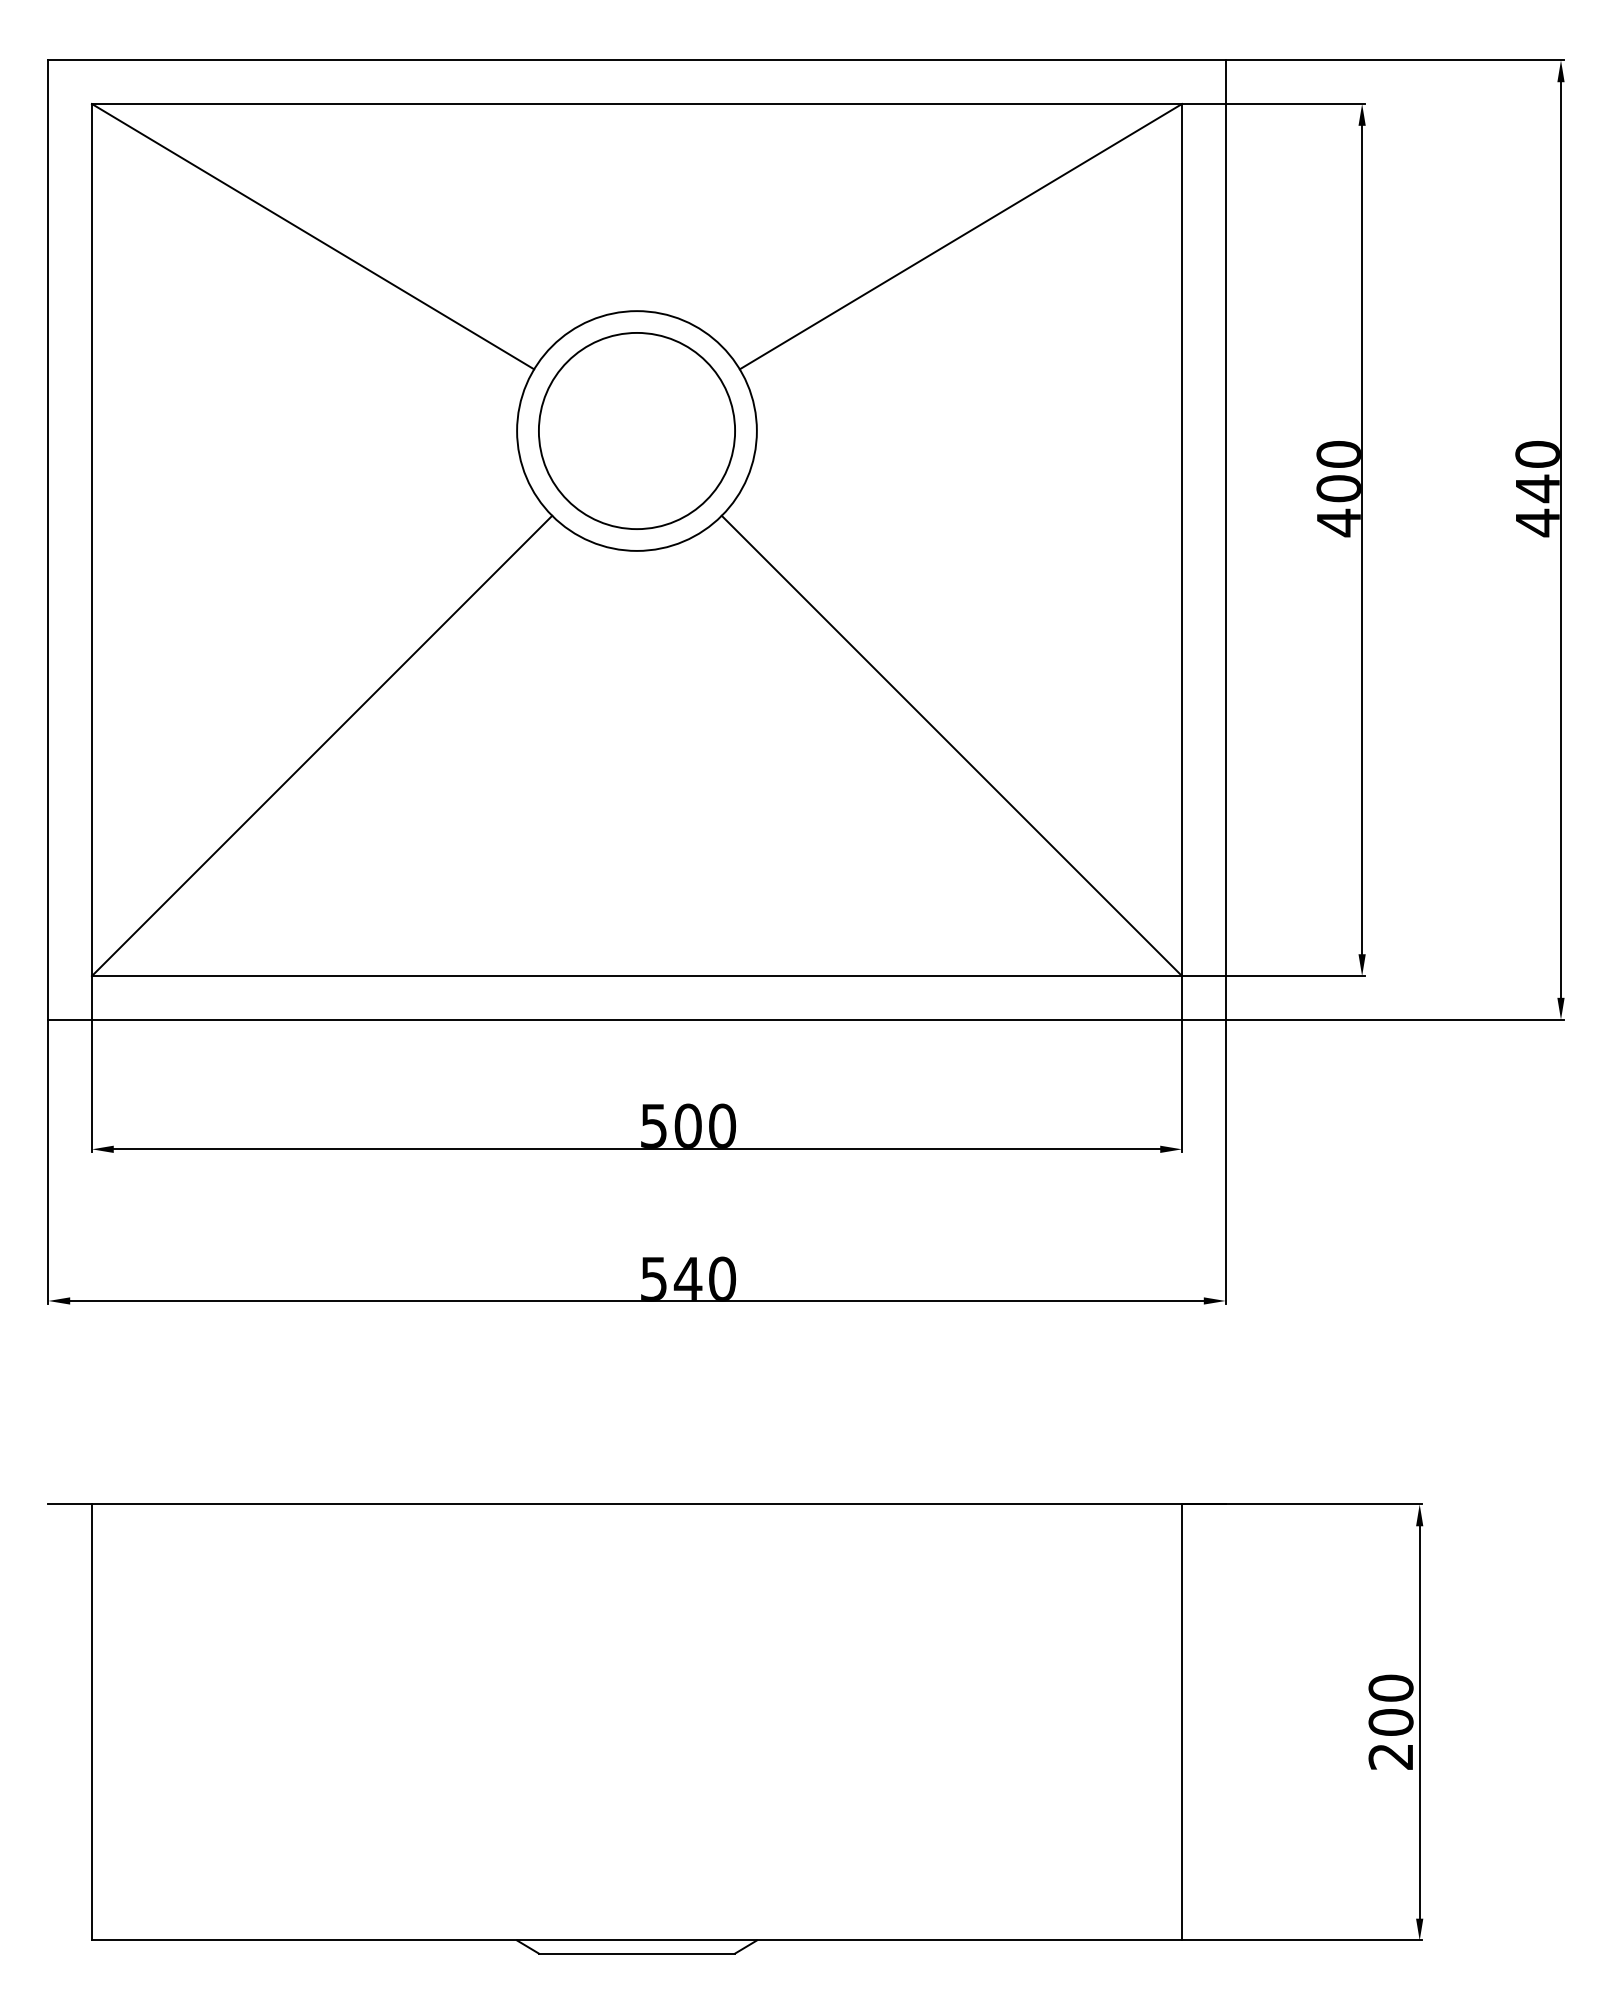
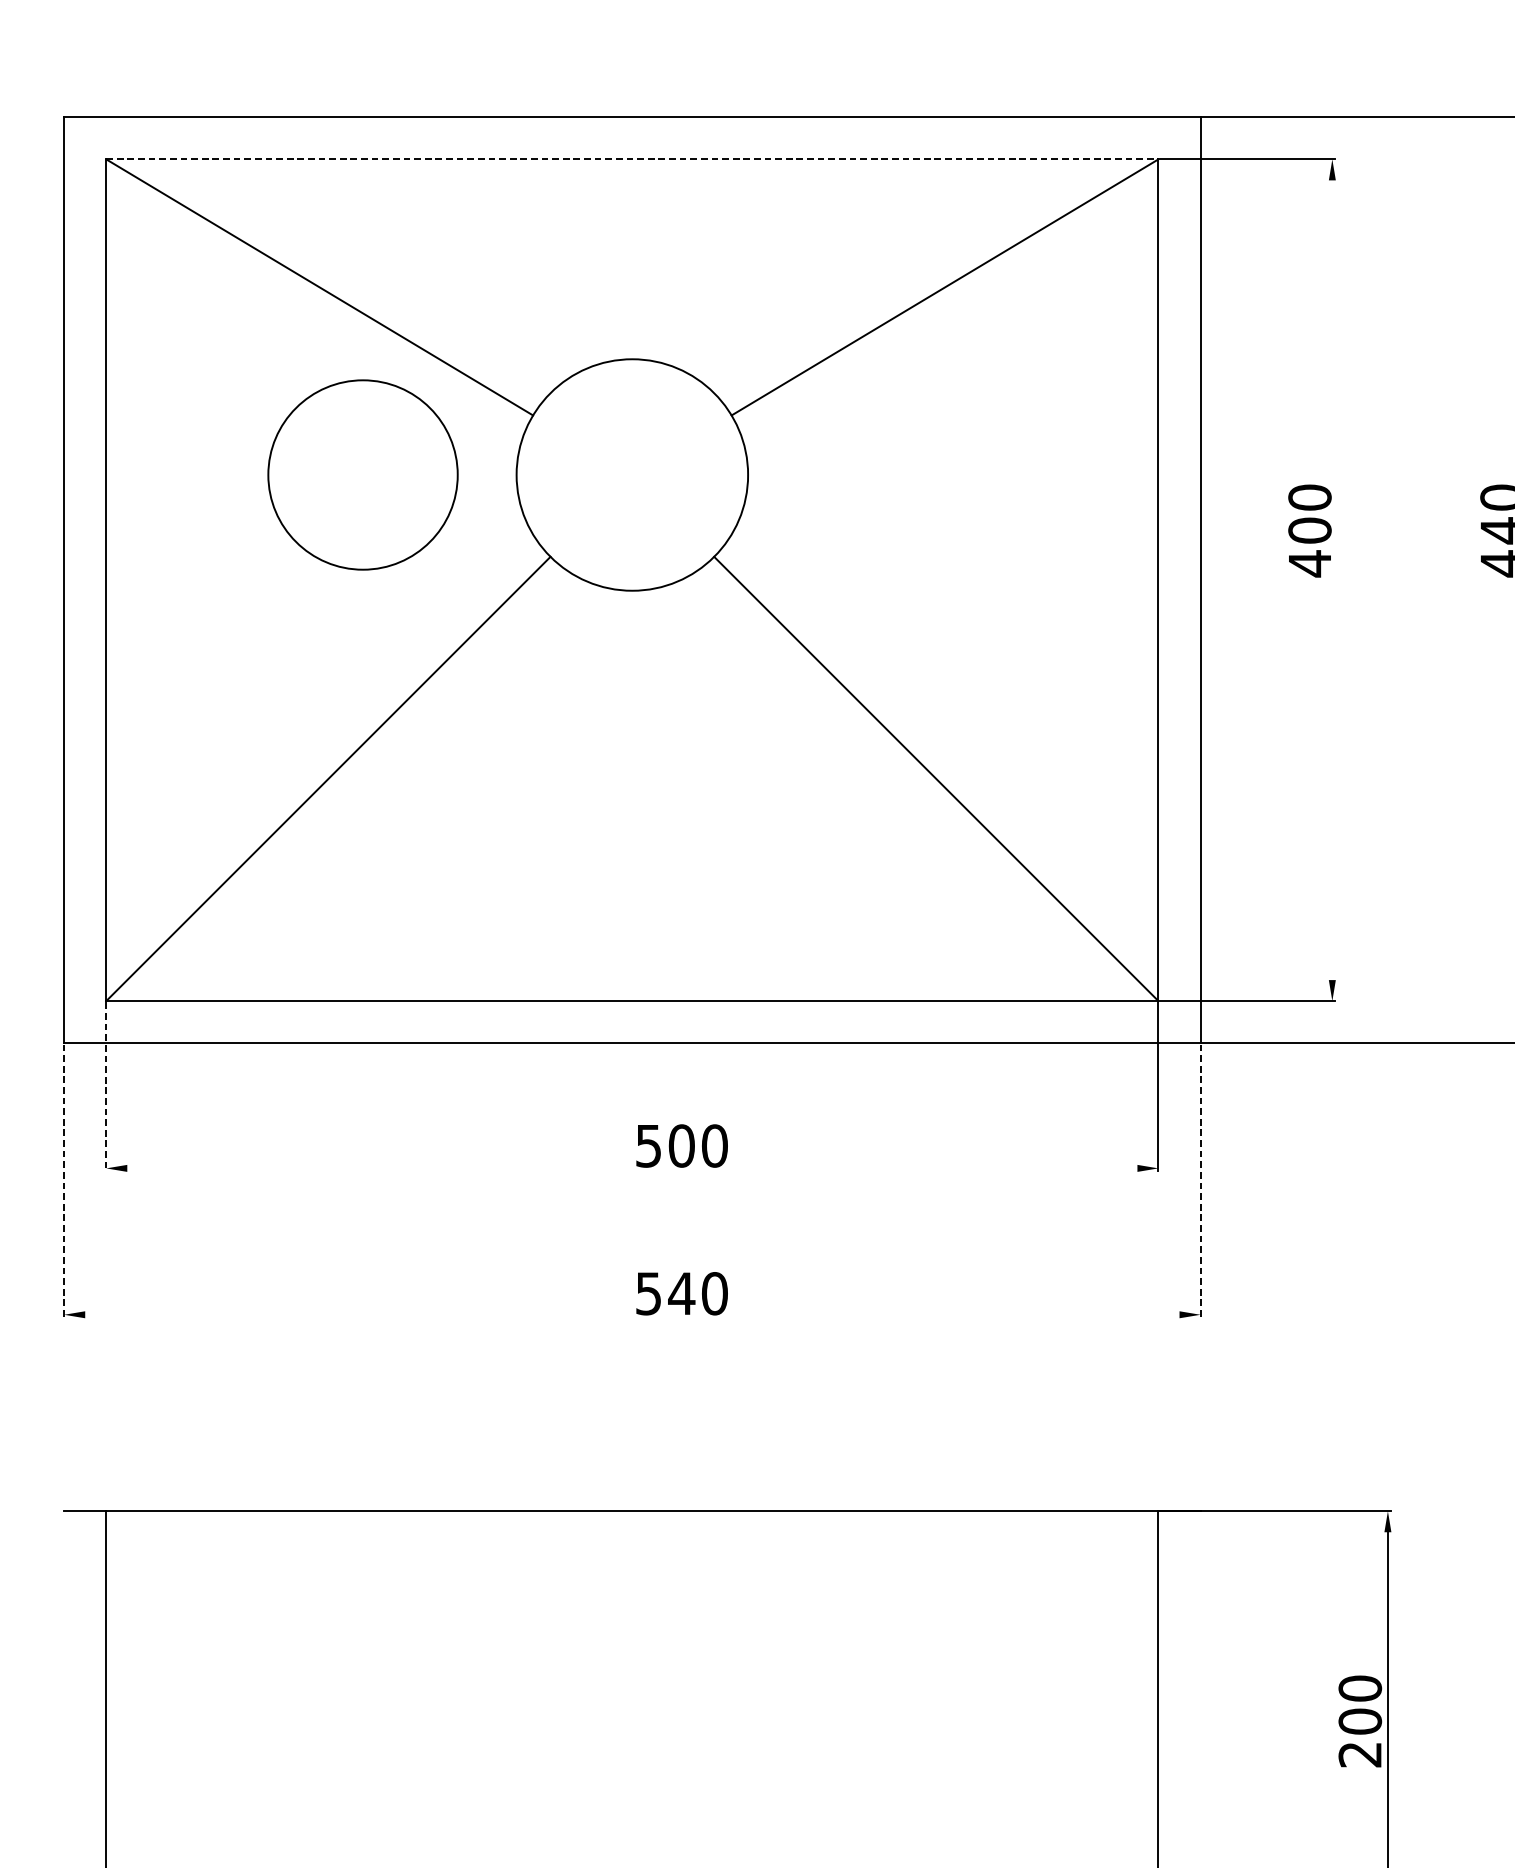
line: (637, 104) -> (632, 159), solid -> dashed
circle: (636, 430) -> (362, 474), moved
line: (1362, 539) -> (1332, 579), removed
line: (91, 1065) -> (105, 1087), solid -> dashed
line: (636, 1149) -> (631, 1168), removed
line: (48, 1162) -> (64, 1181), solid -> dashed
line: (1225, 1162) -> (1200, 1181), solid -> dashed
line: (636, 1300) -> (631, 1314), removed

